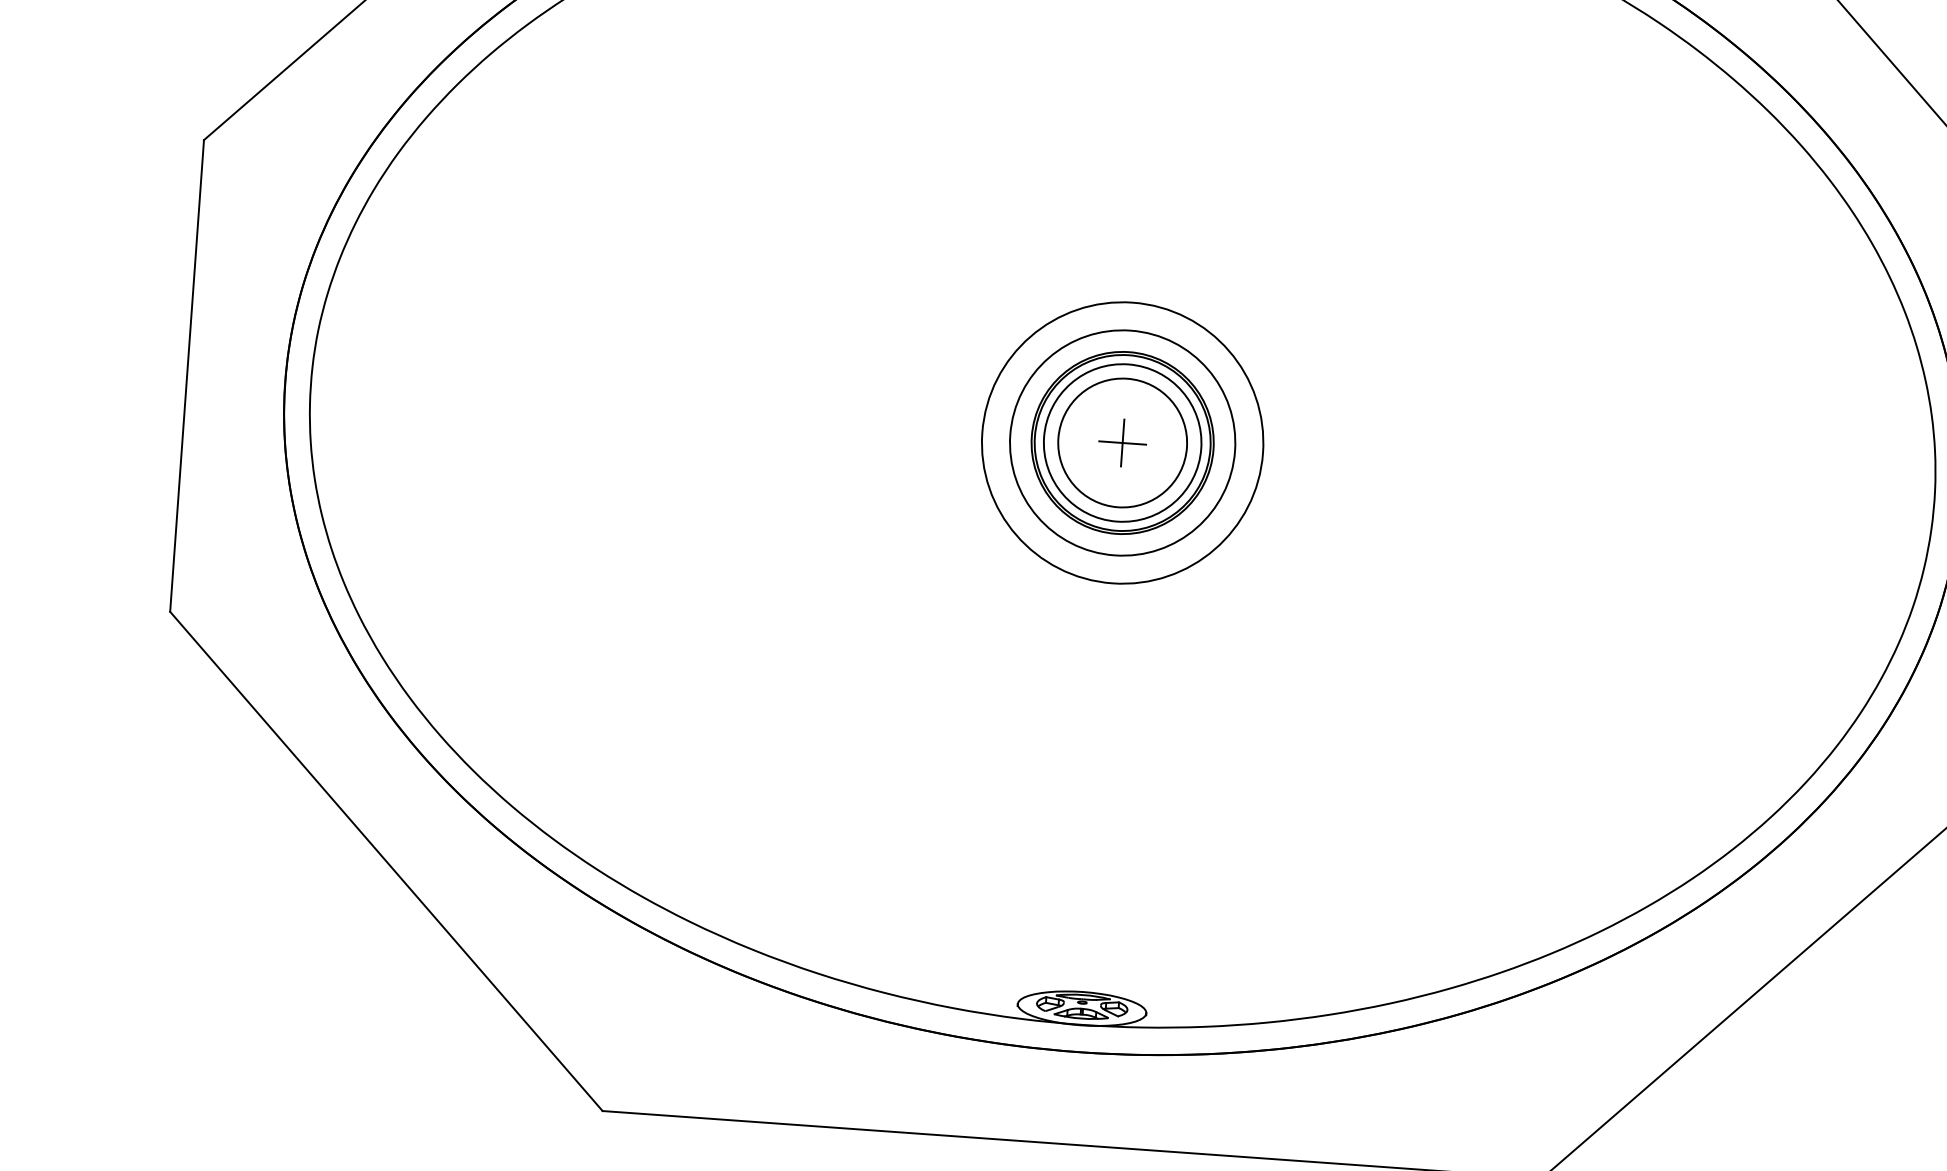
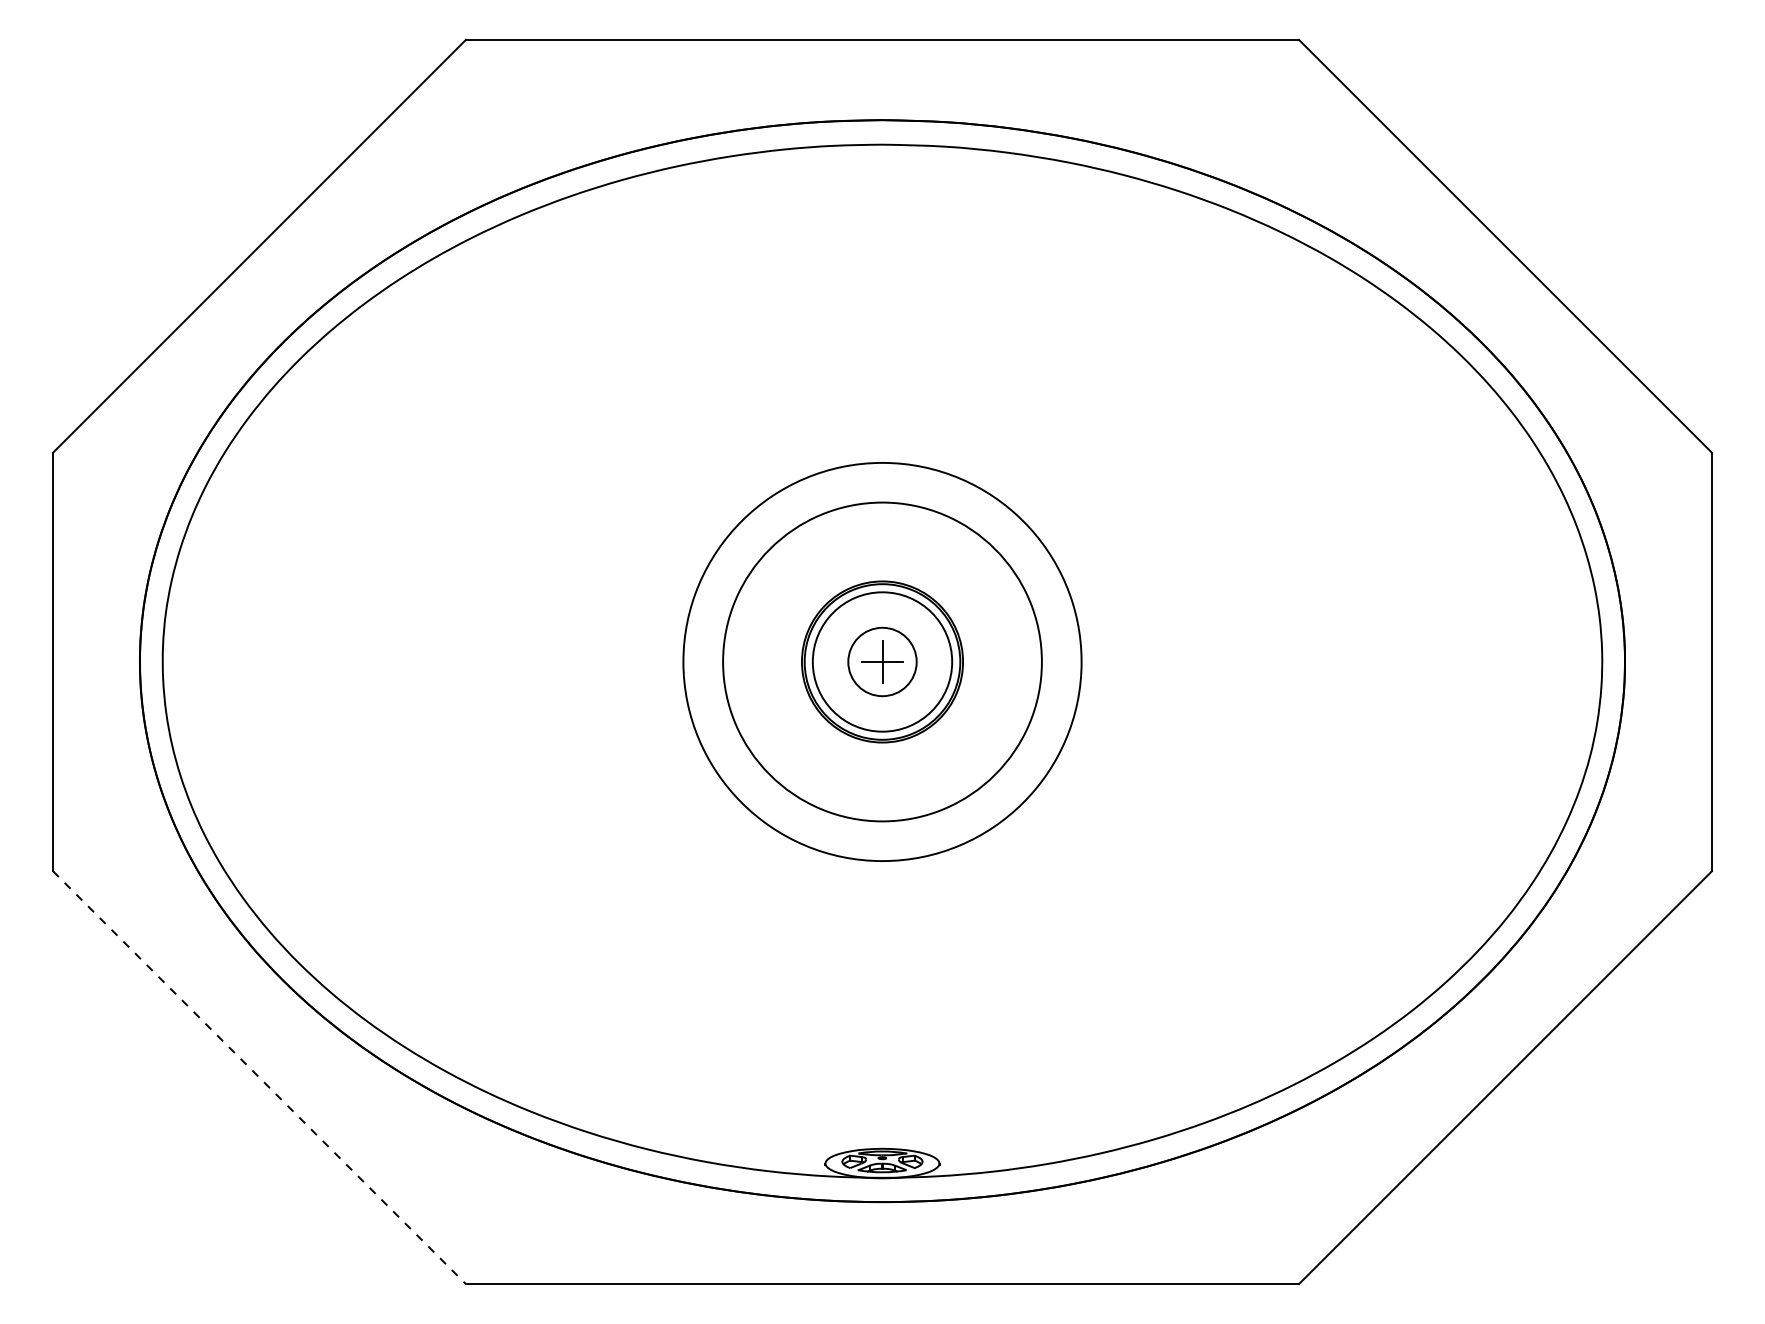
circle: (1122, 442) -> (882, 661), size x0.6
circle: (1122, 442) -> (882, 661), size x1.6
circle: (1122, 442) -> (882, 661), size x1.6
line: (386, 862) -> (259, 1078), solid -> dashed

